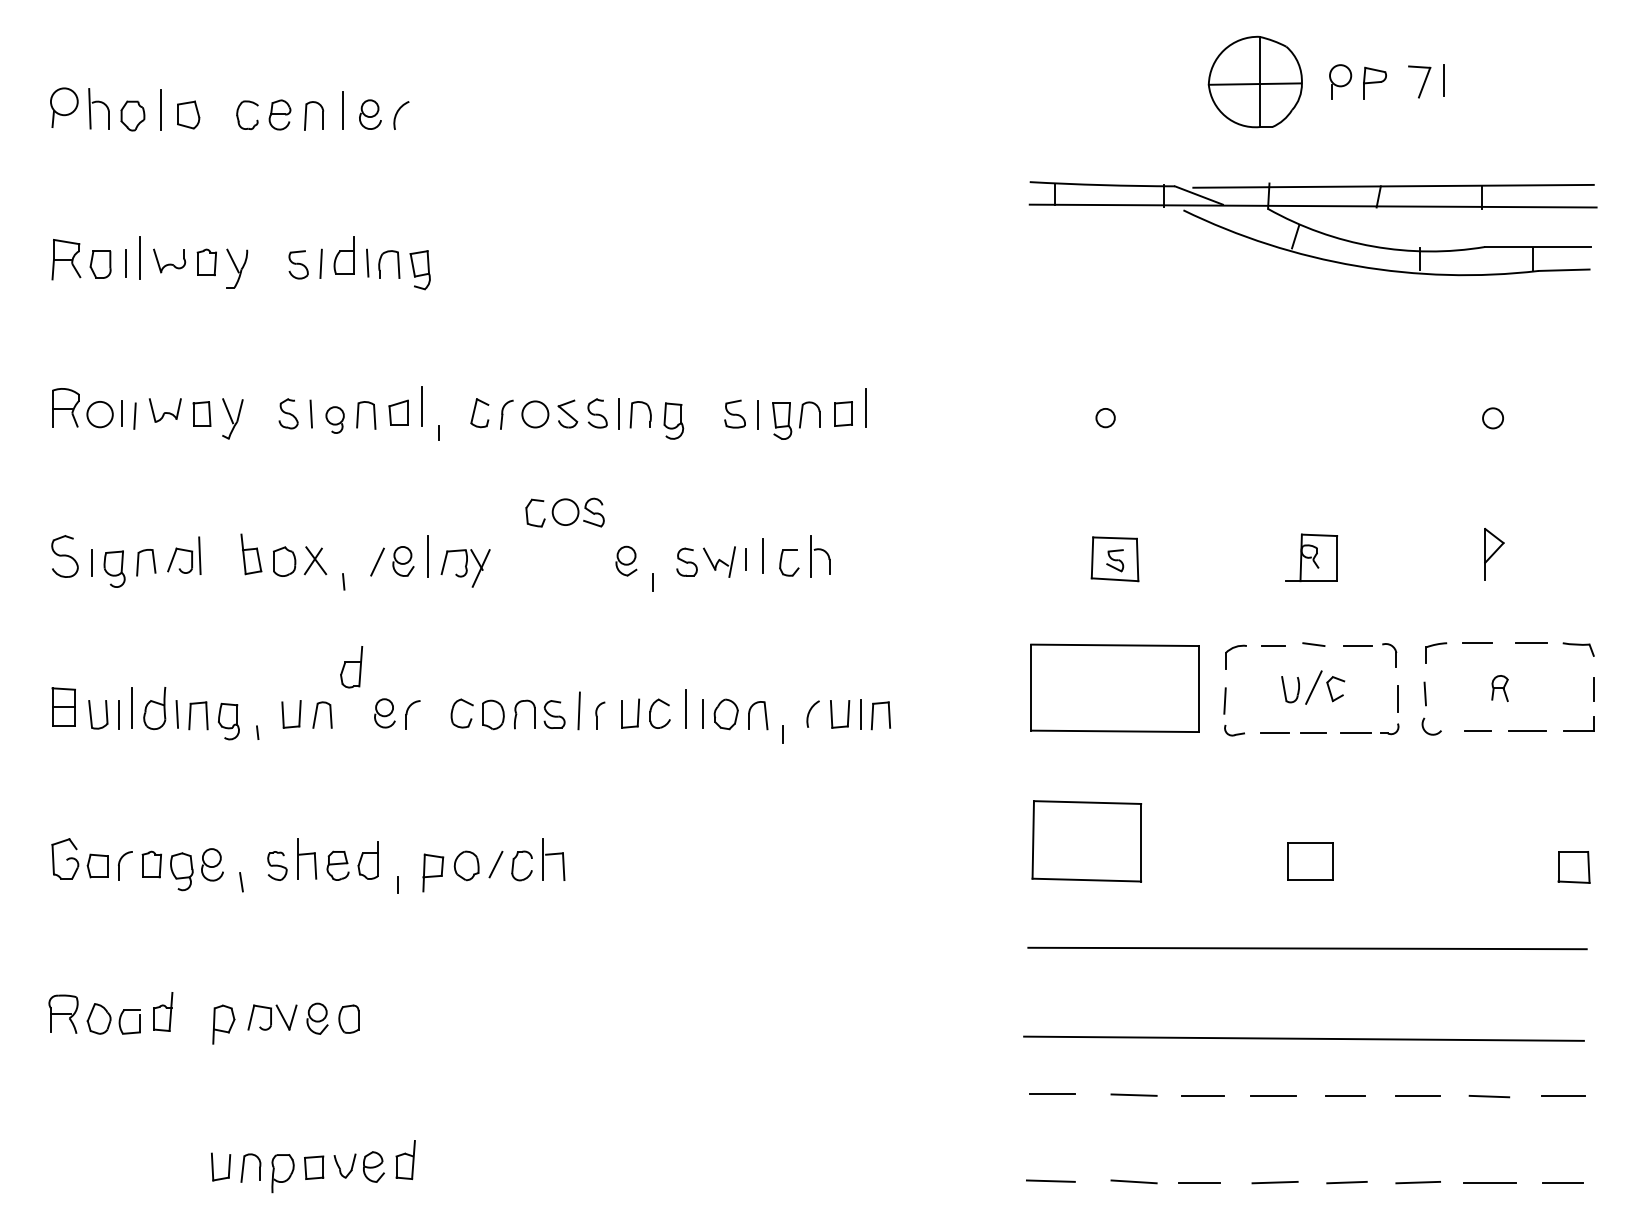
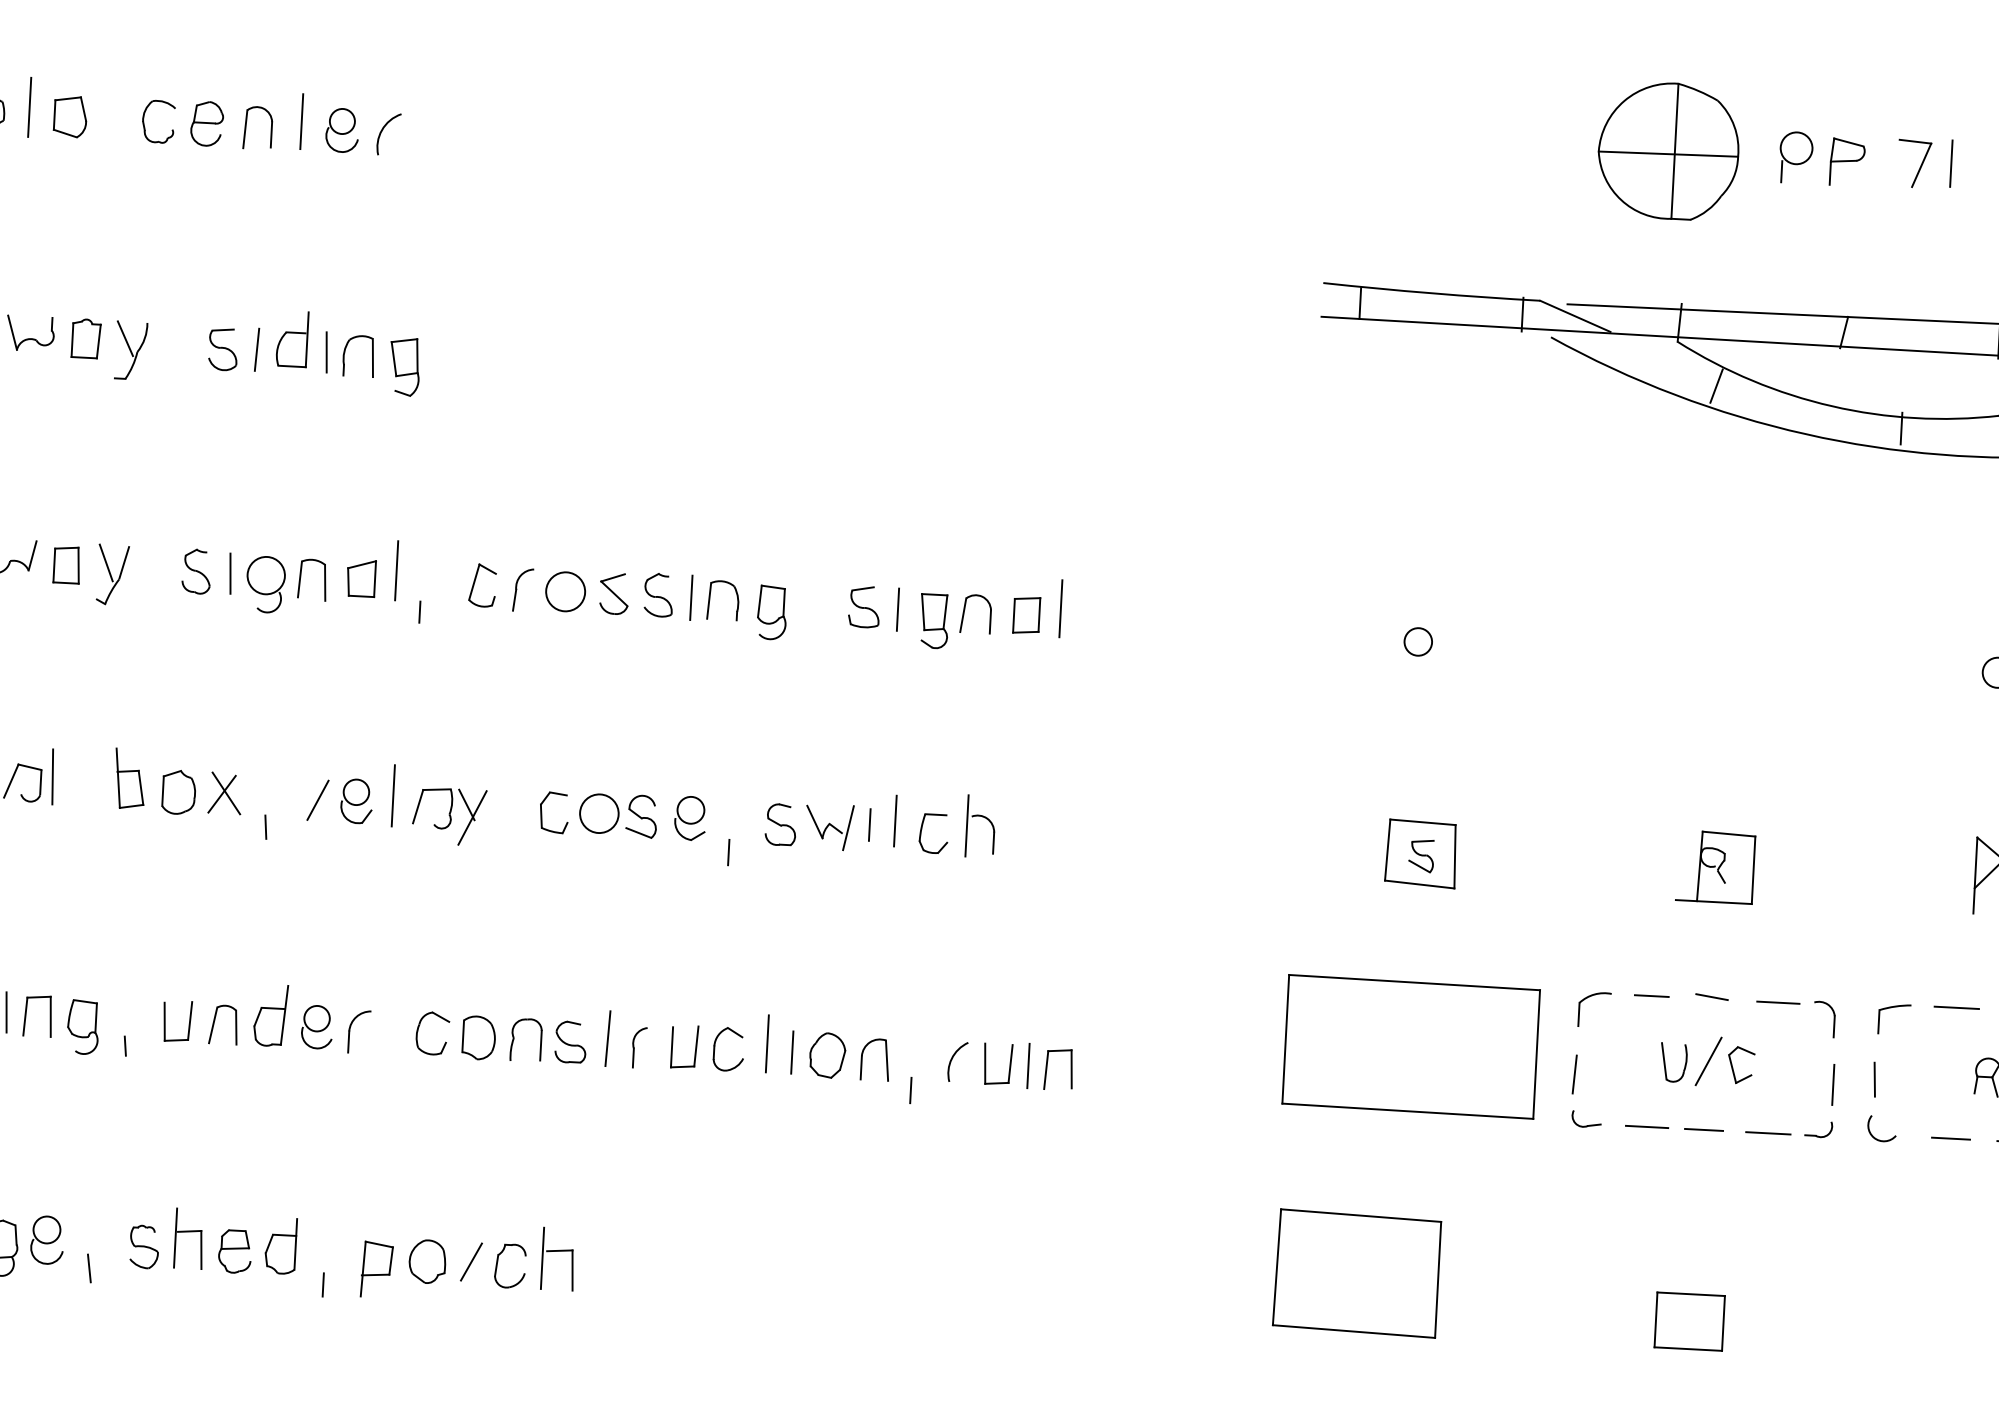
part: (334, 419) -> (264, 583), size x1.43
part: (564, 512) -> (597, 814), moved
part: (351, 667) -> (270, 1015), moved

